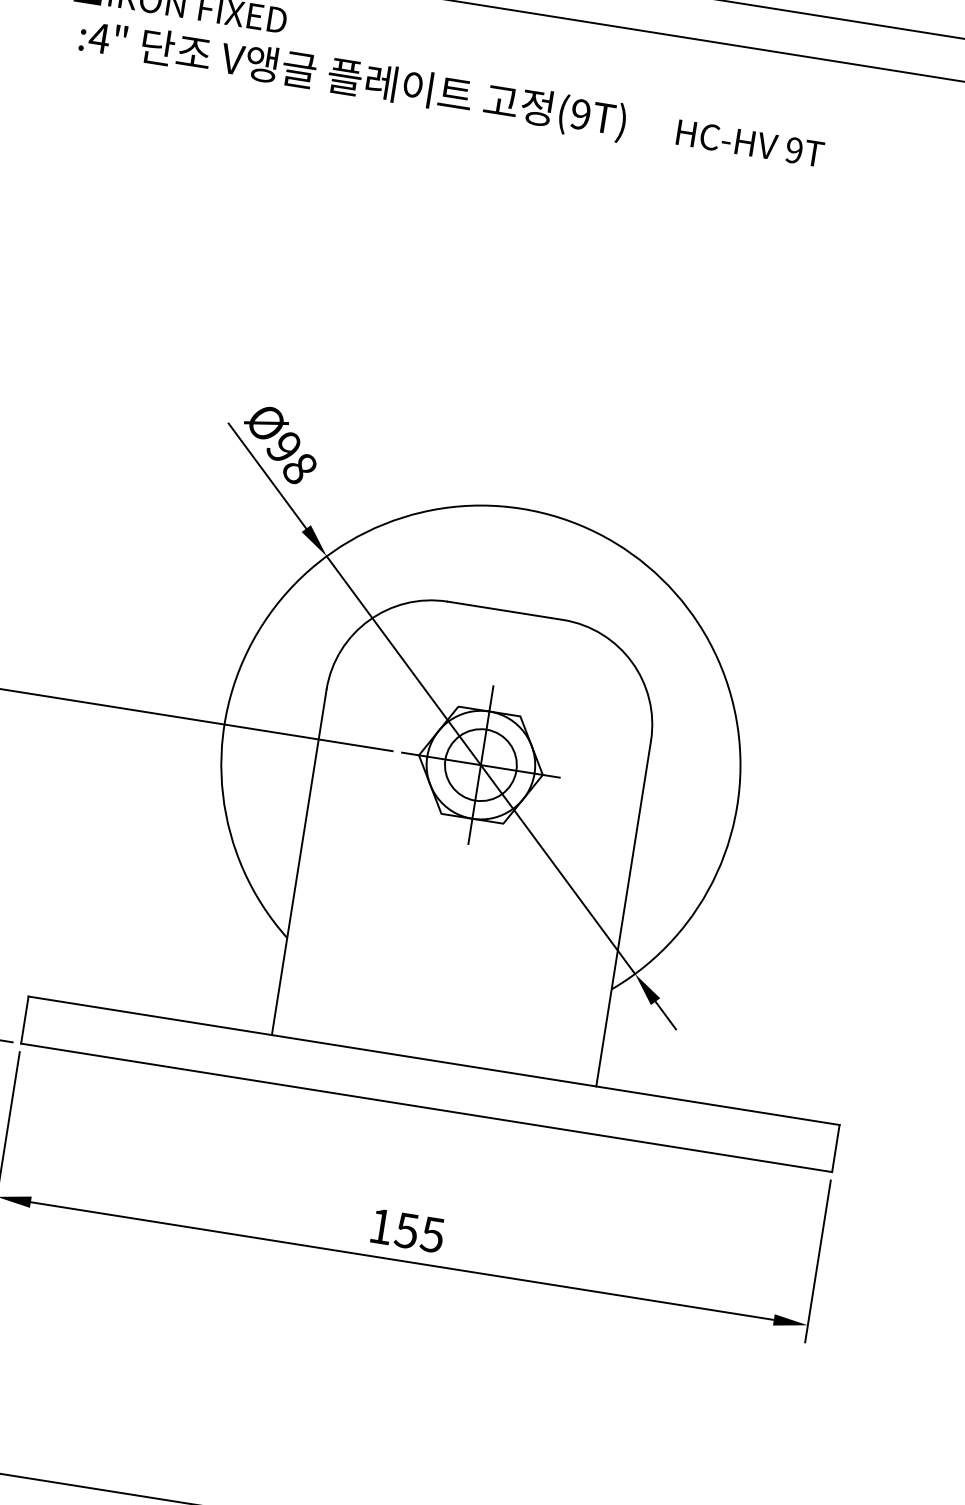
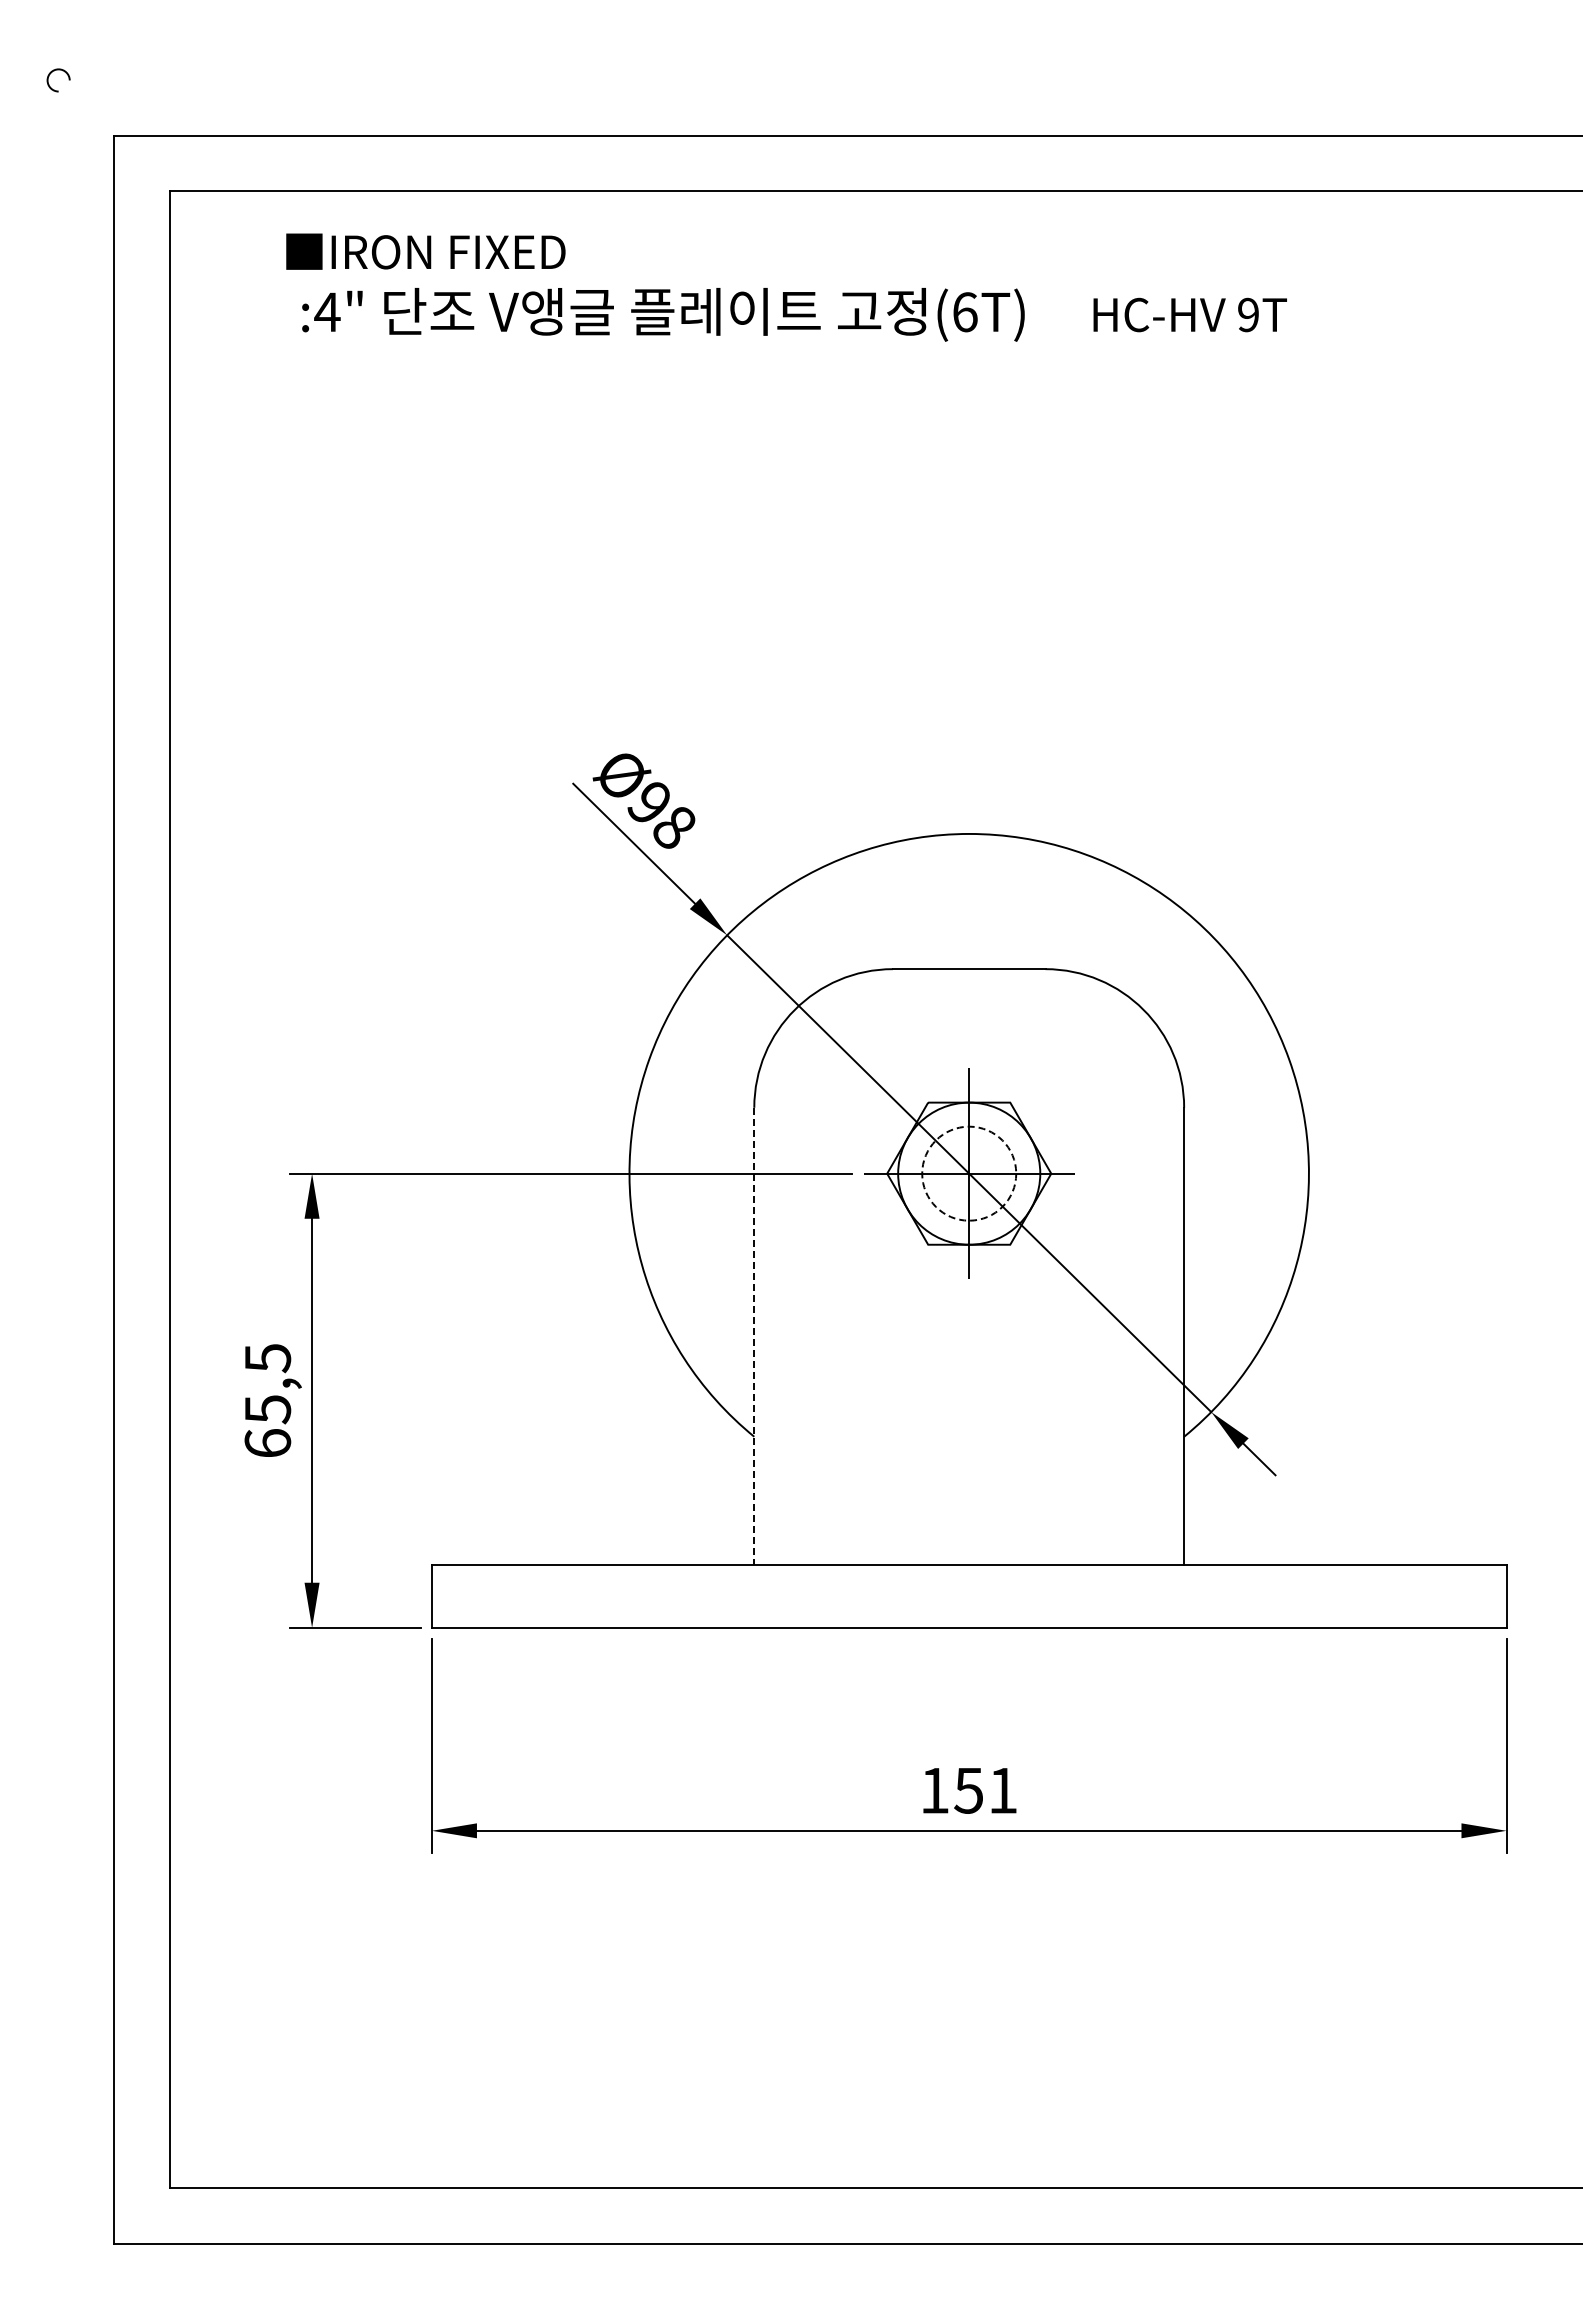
text: (581, 114) -> (965, 312), (9T) -> (6T)
circle: (481, 765) -> (969, 1173), solid -> dashed
line: (299, 862) -> (754, 1336), solid -> dashed
text: (432, 1234) -> (1002, 1790), 155 -> 151

